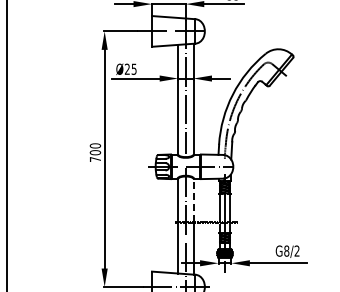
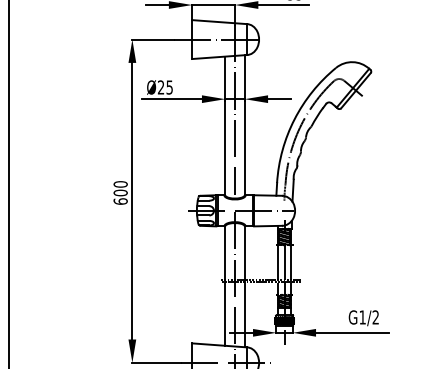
text: (95, 159) -> (120, 201), 700 -> 600
line: (193, 199) -> (244, 252), dashed -> solid
text: (286, 250) -> (362, 316), G8/2 -> G1/2

